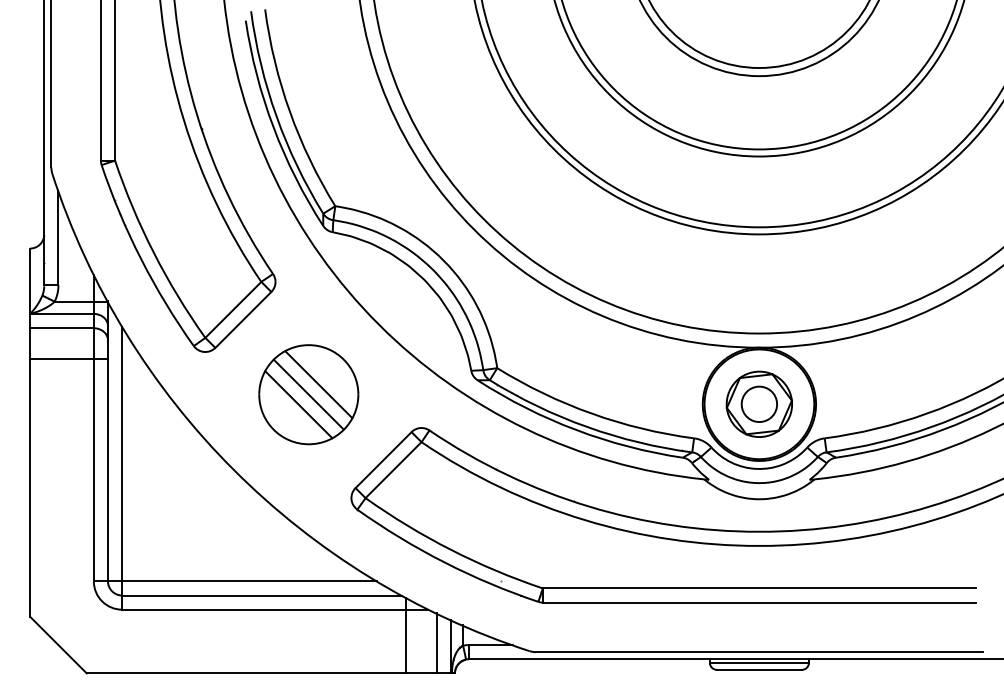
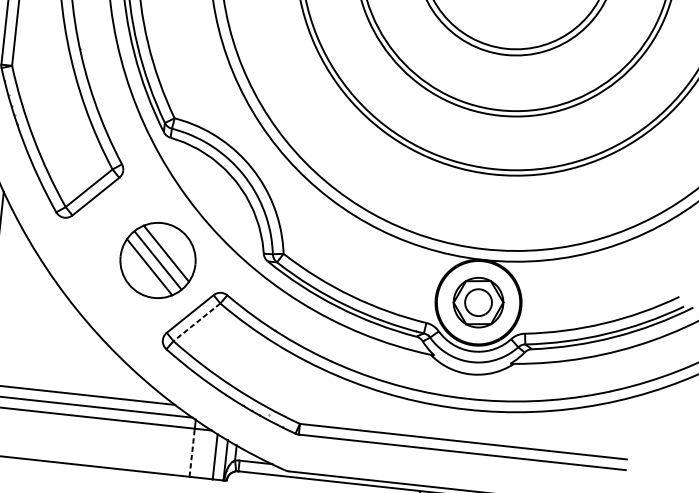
part: (308, 394) -> (157, 260), moved
line: (393, 470) -> (196, 322), solid -> dashed
line: (405, 641) -> (191, 452), solid -> dashed

